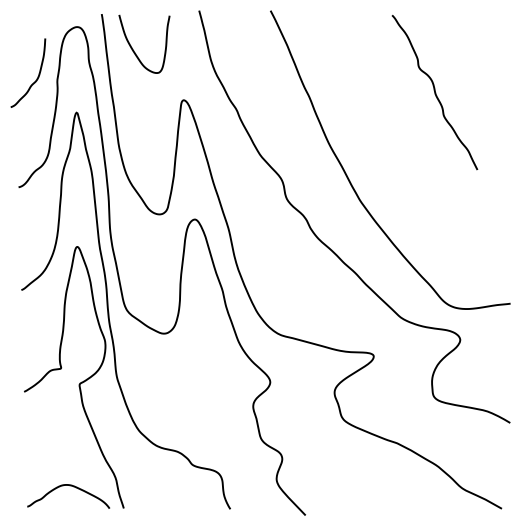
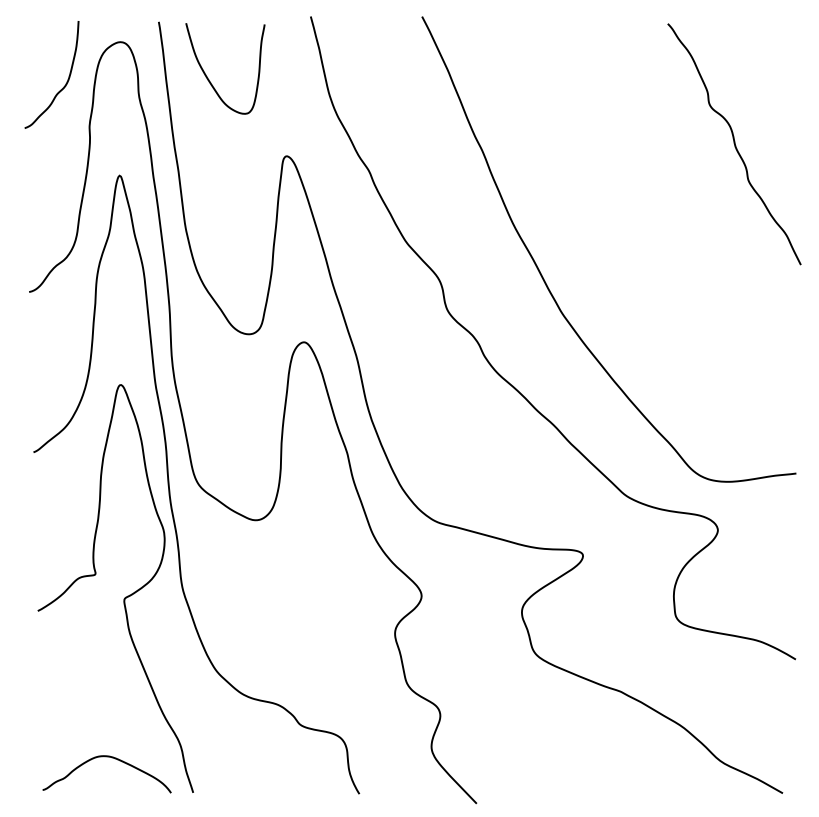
curve: (37, 76) -> (66, 80), moved
curve: (434, 92) -> (733, 144), moved

